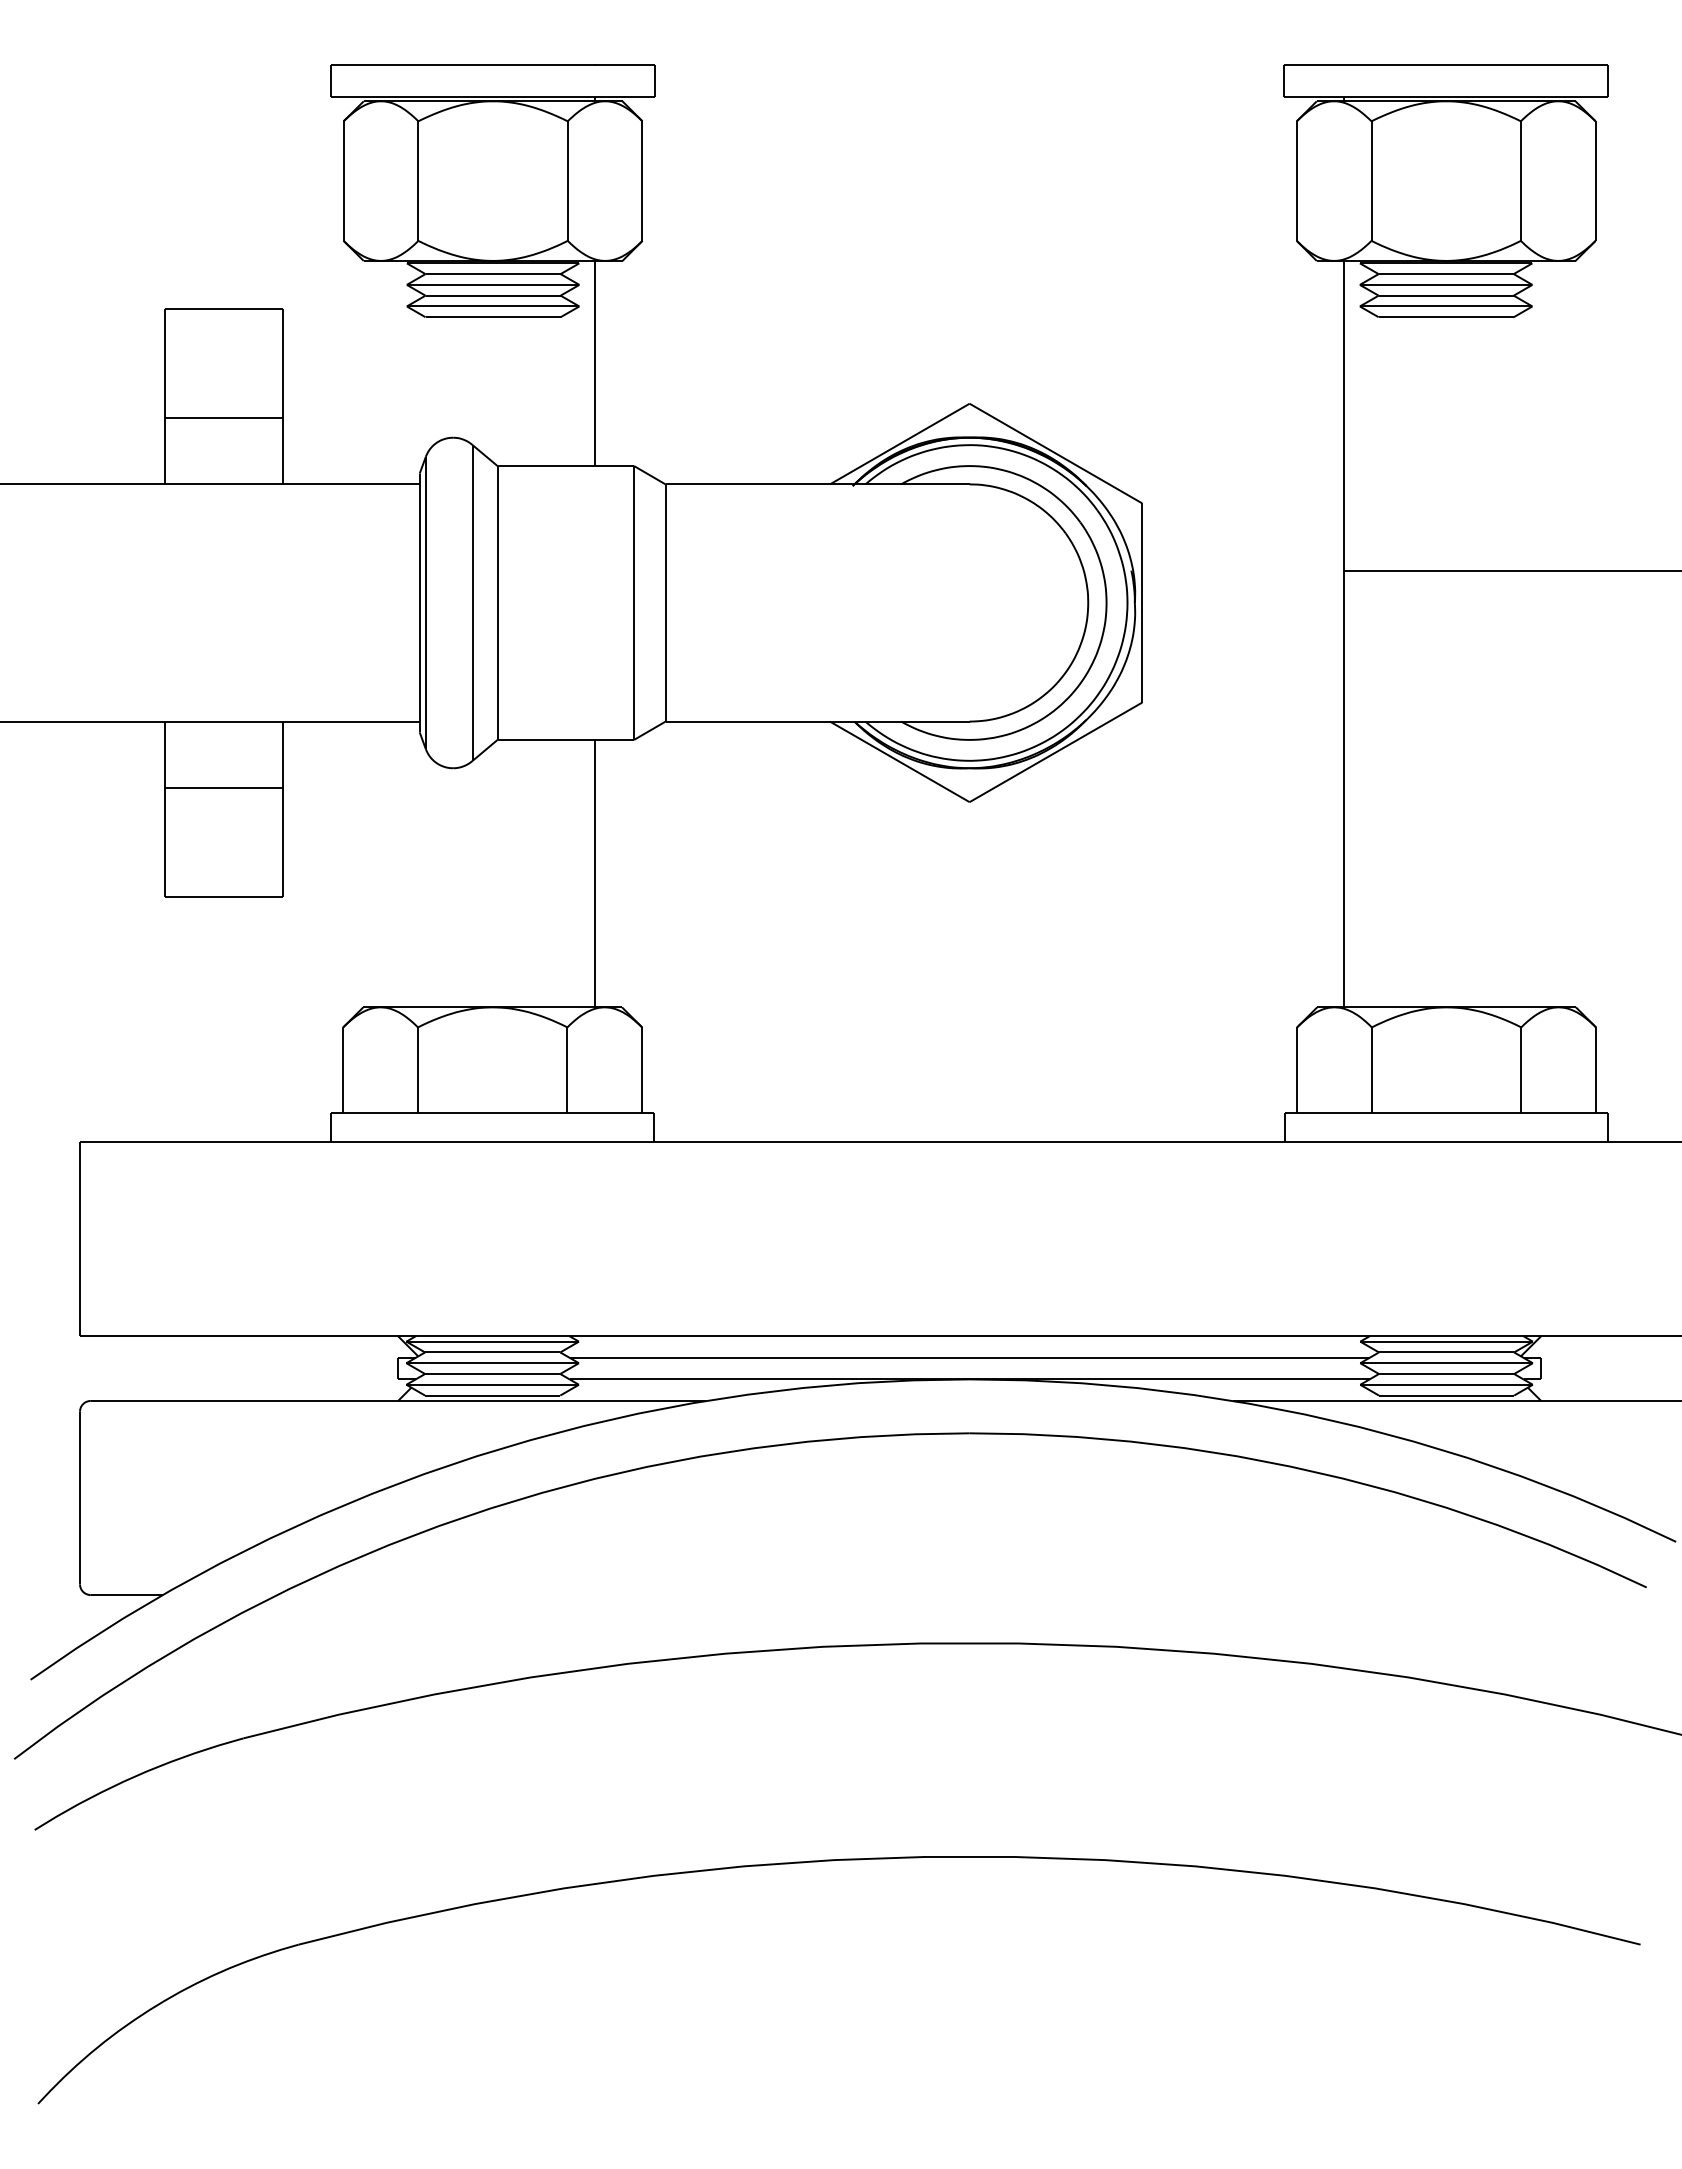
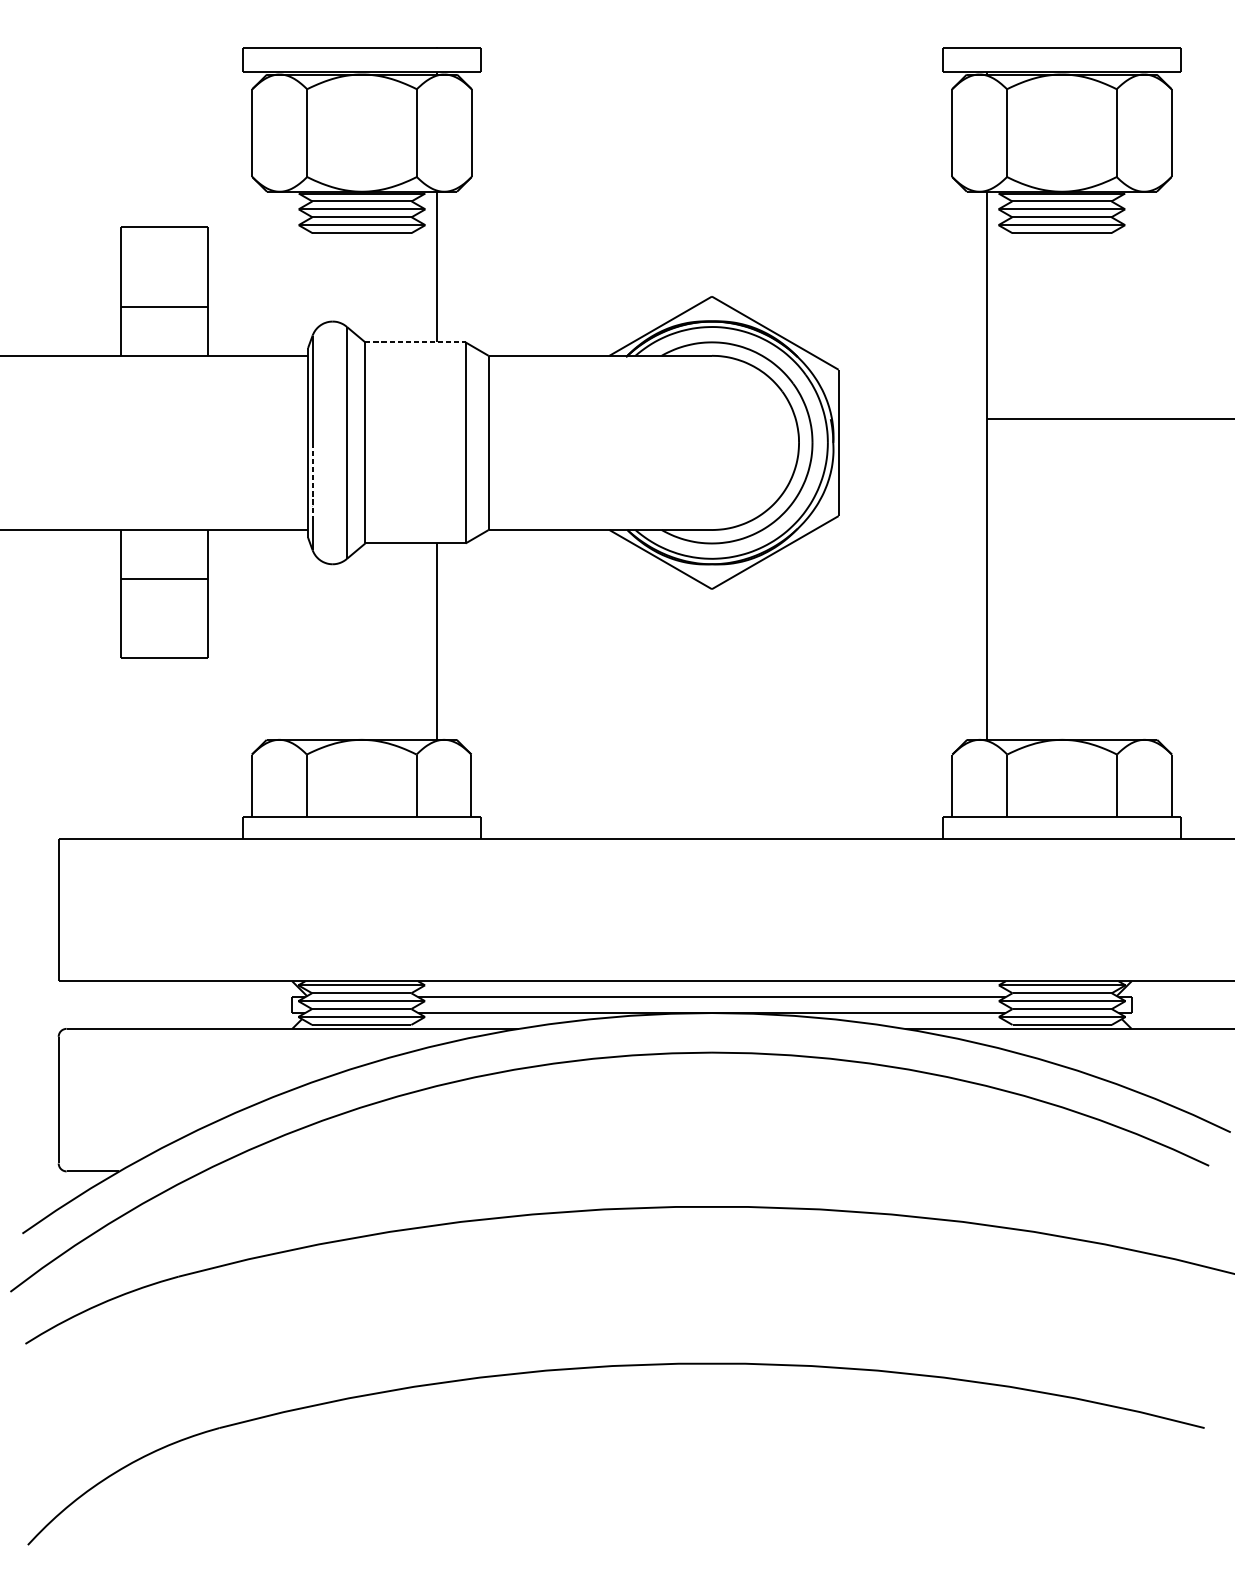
line: (566, 466) -> (415, 342), solid -> dashed
line: (425, 654) -> (312, 480), solid -> dashed

